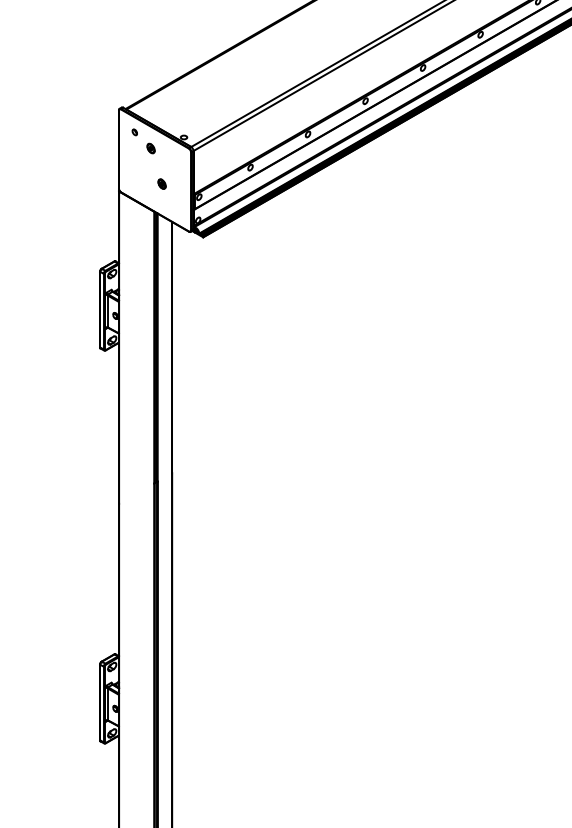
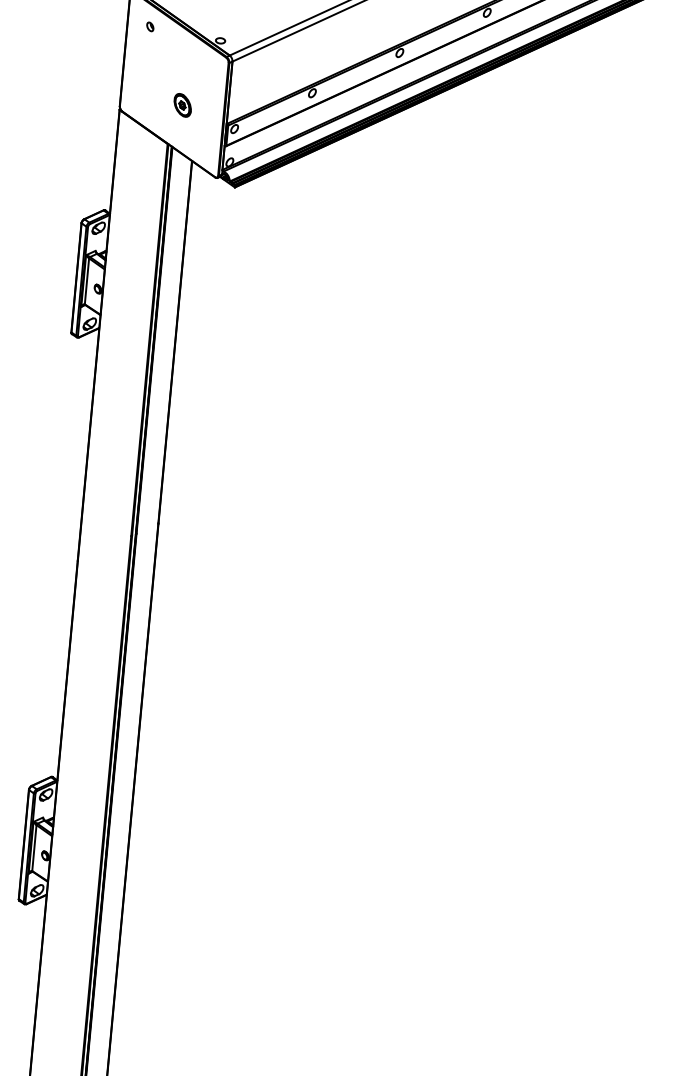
part: (150, 148) -> (170, 52), removed
part: (161, 183) -> (181, 104), size x1.6

